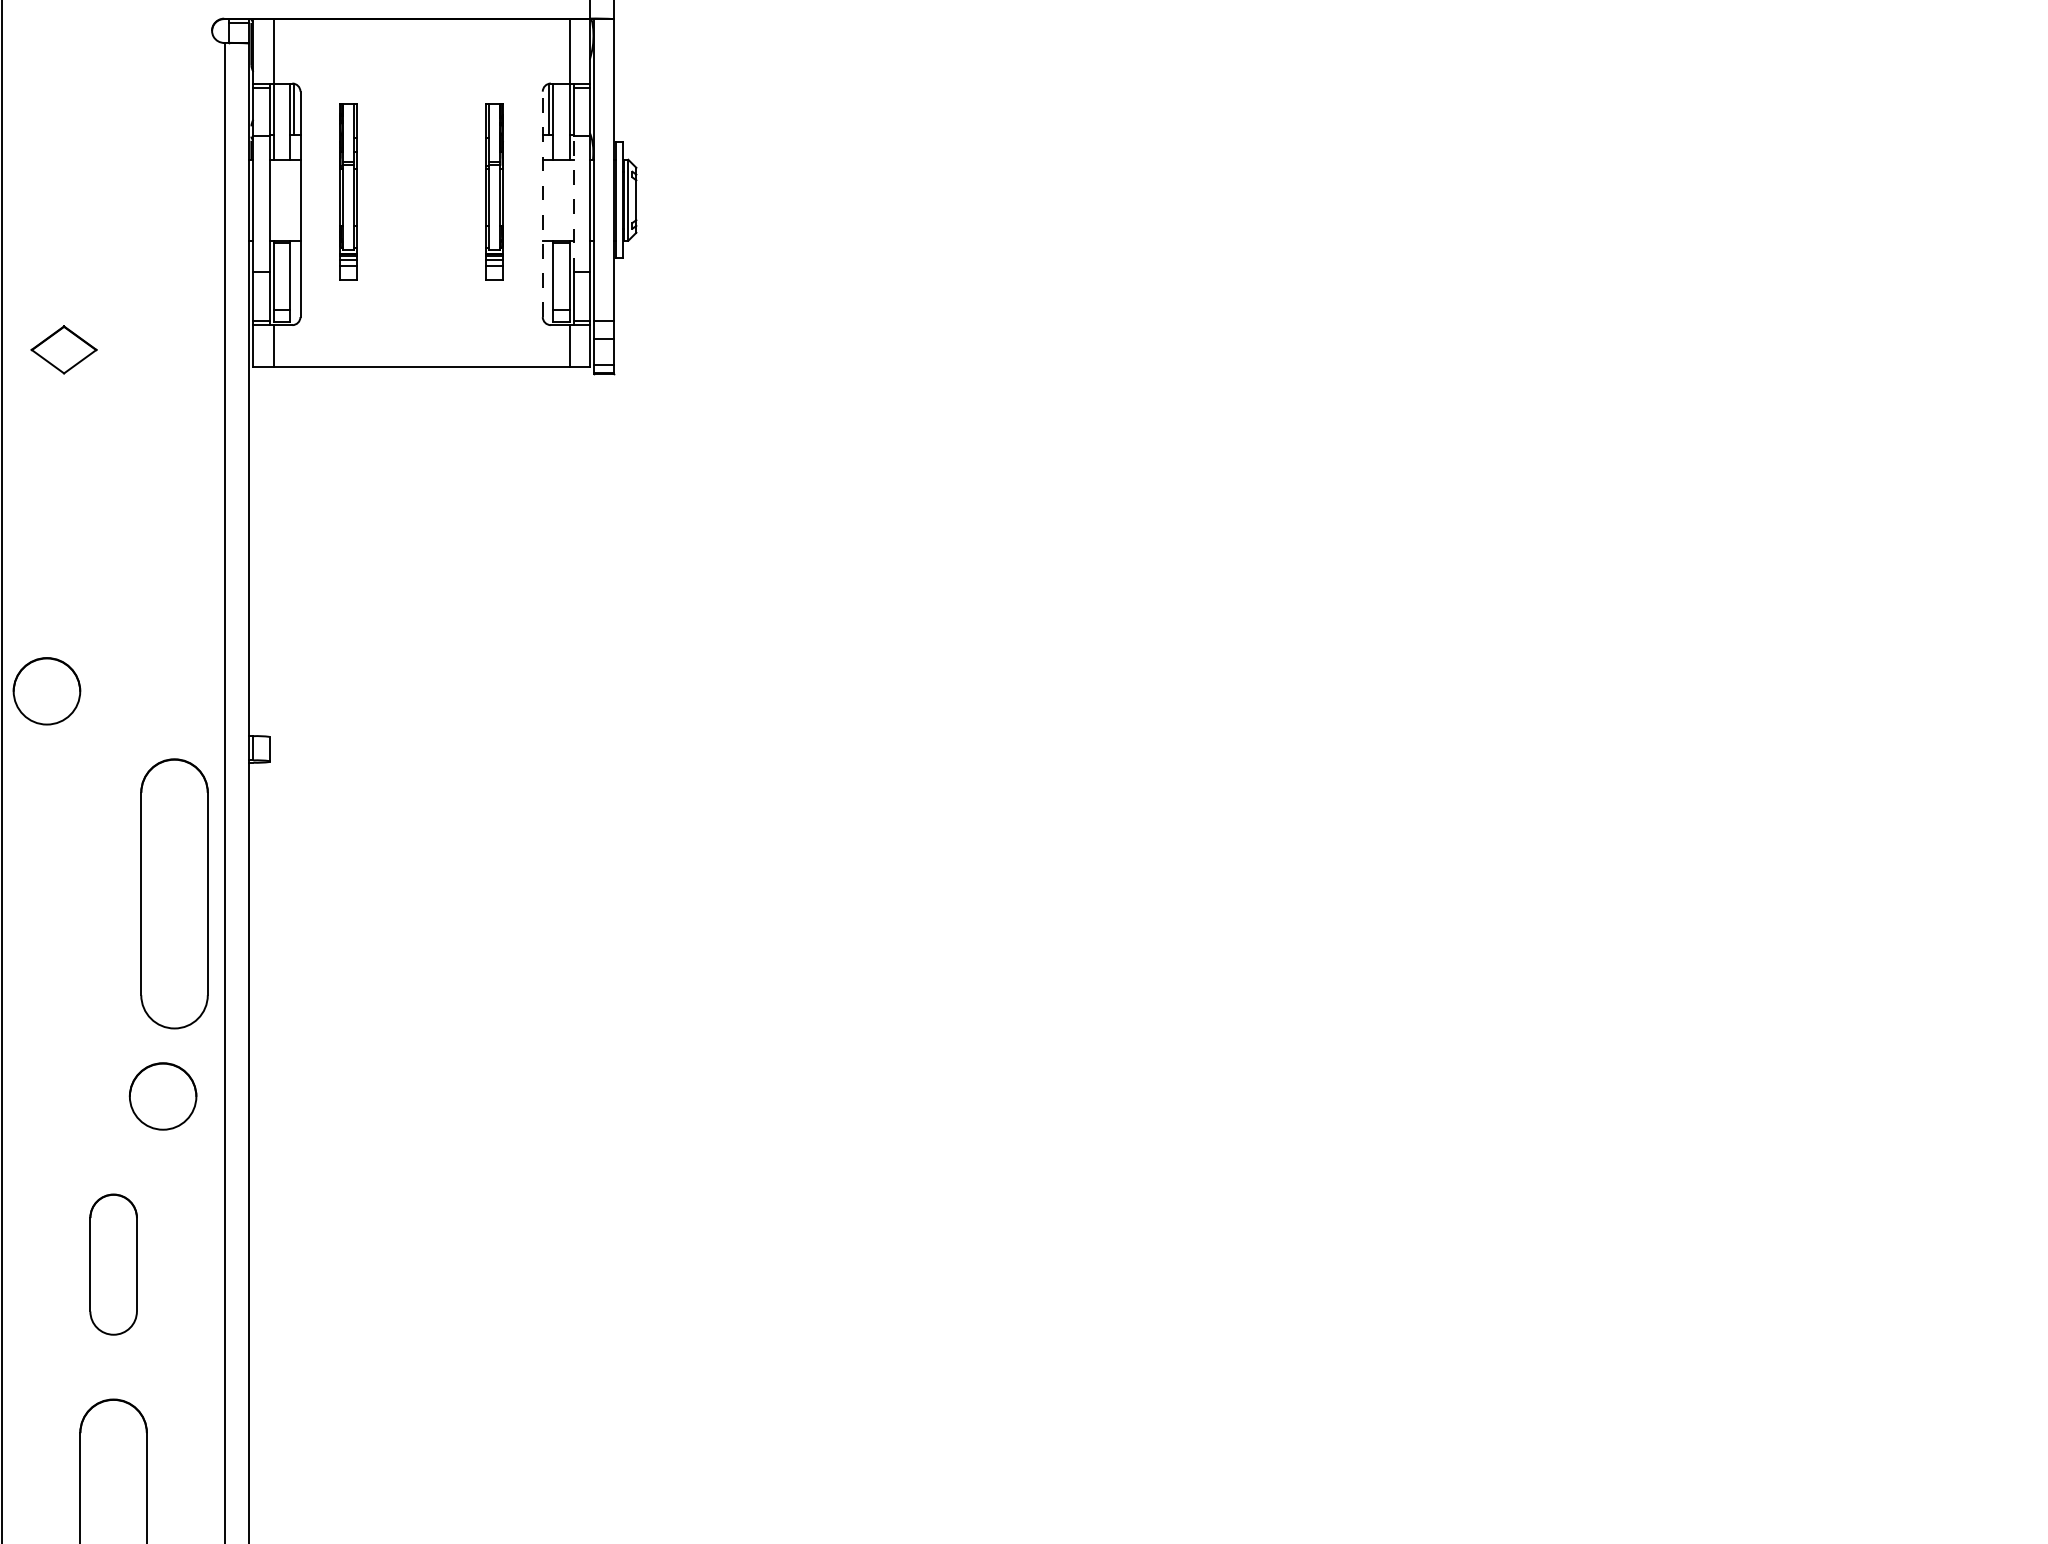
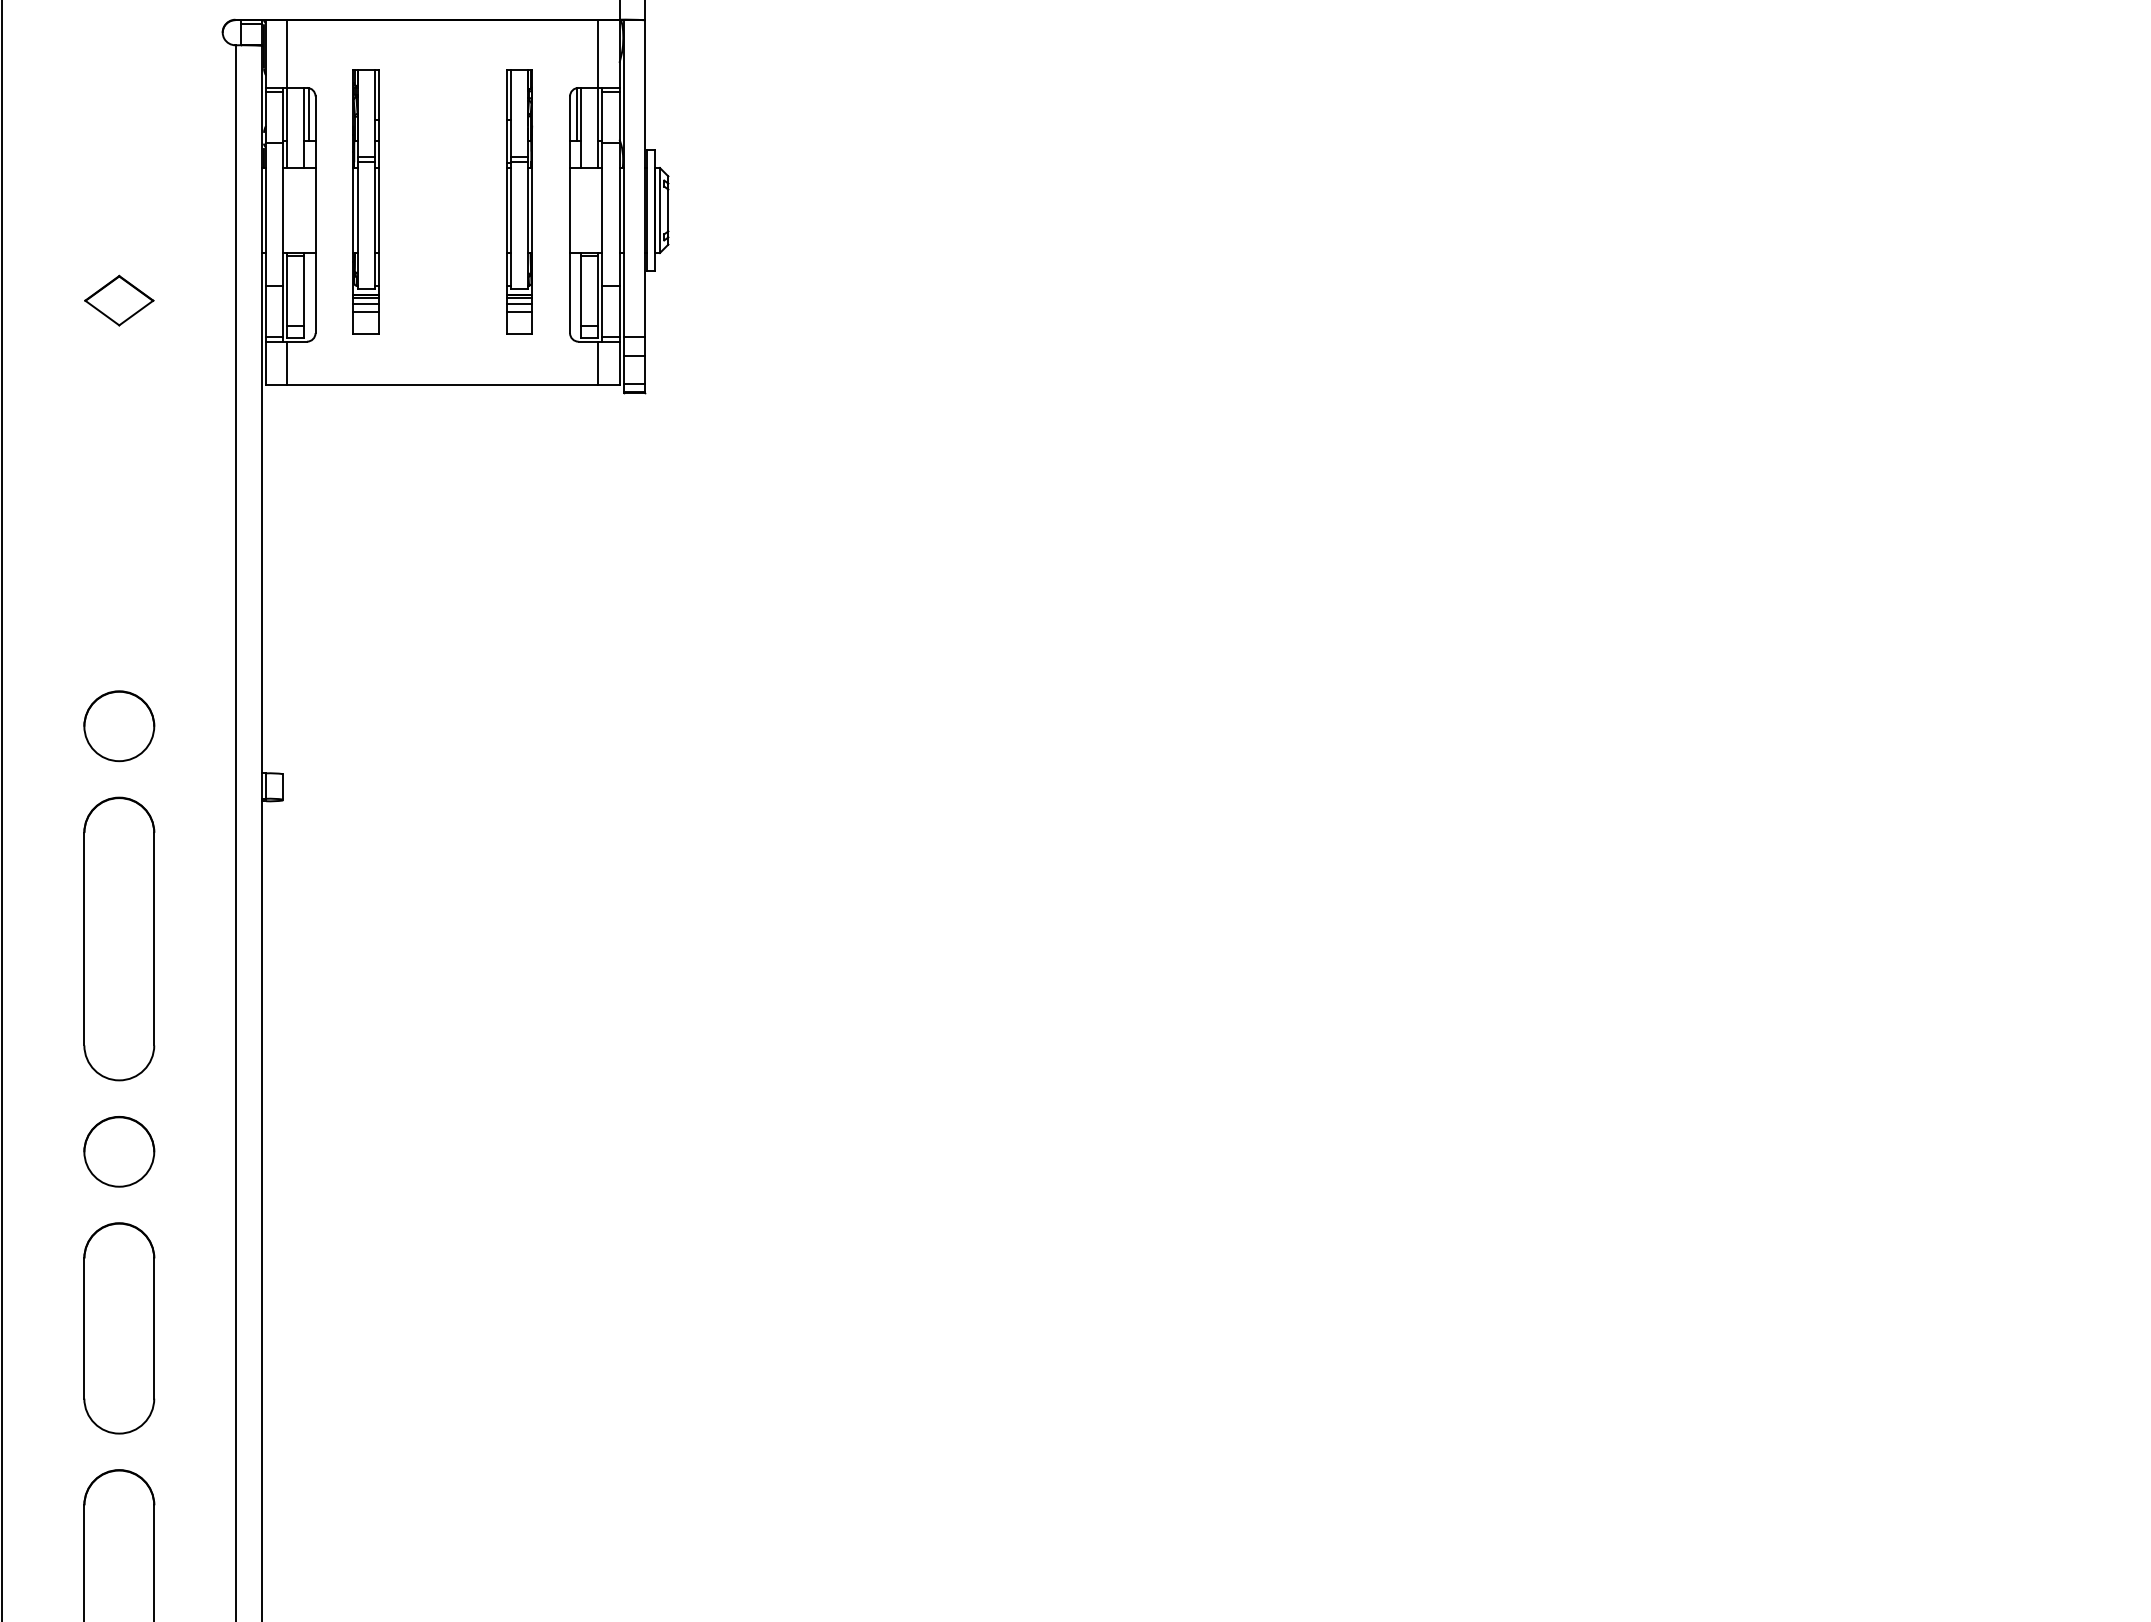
part: (348, 191) -> (365, 201), size x1.43
part: (494, 191) -> (519, 201), size x1.43
line: (543, 204) -> (570, 214), dashed -> solid
line: (573, 204) -> (602, 214), dashed -> solid
part: (64, 349) -> (119, 300), moved
part: (47, 691) -> (119, 726), moved
part: (174, 893) -> (119, 938), moved
part: (163, 1096) -> (119, 1151), moved
part: (113, 1264) -> (119, 1328), size x1.43

